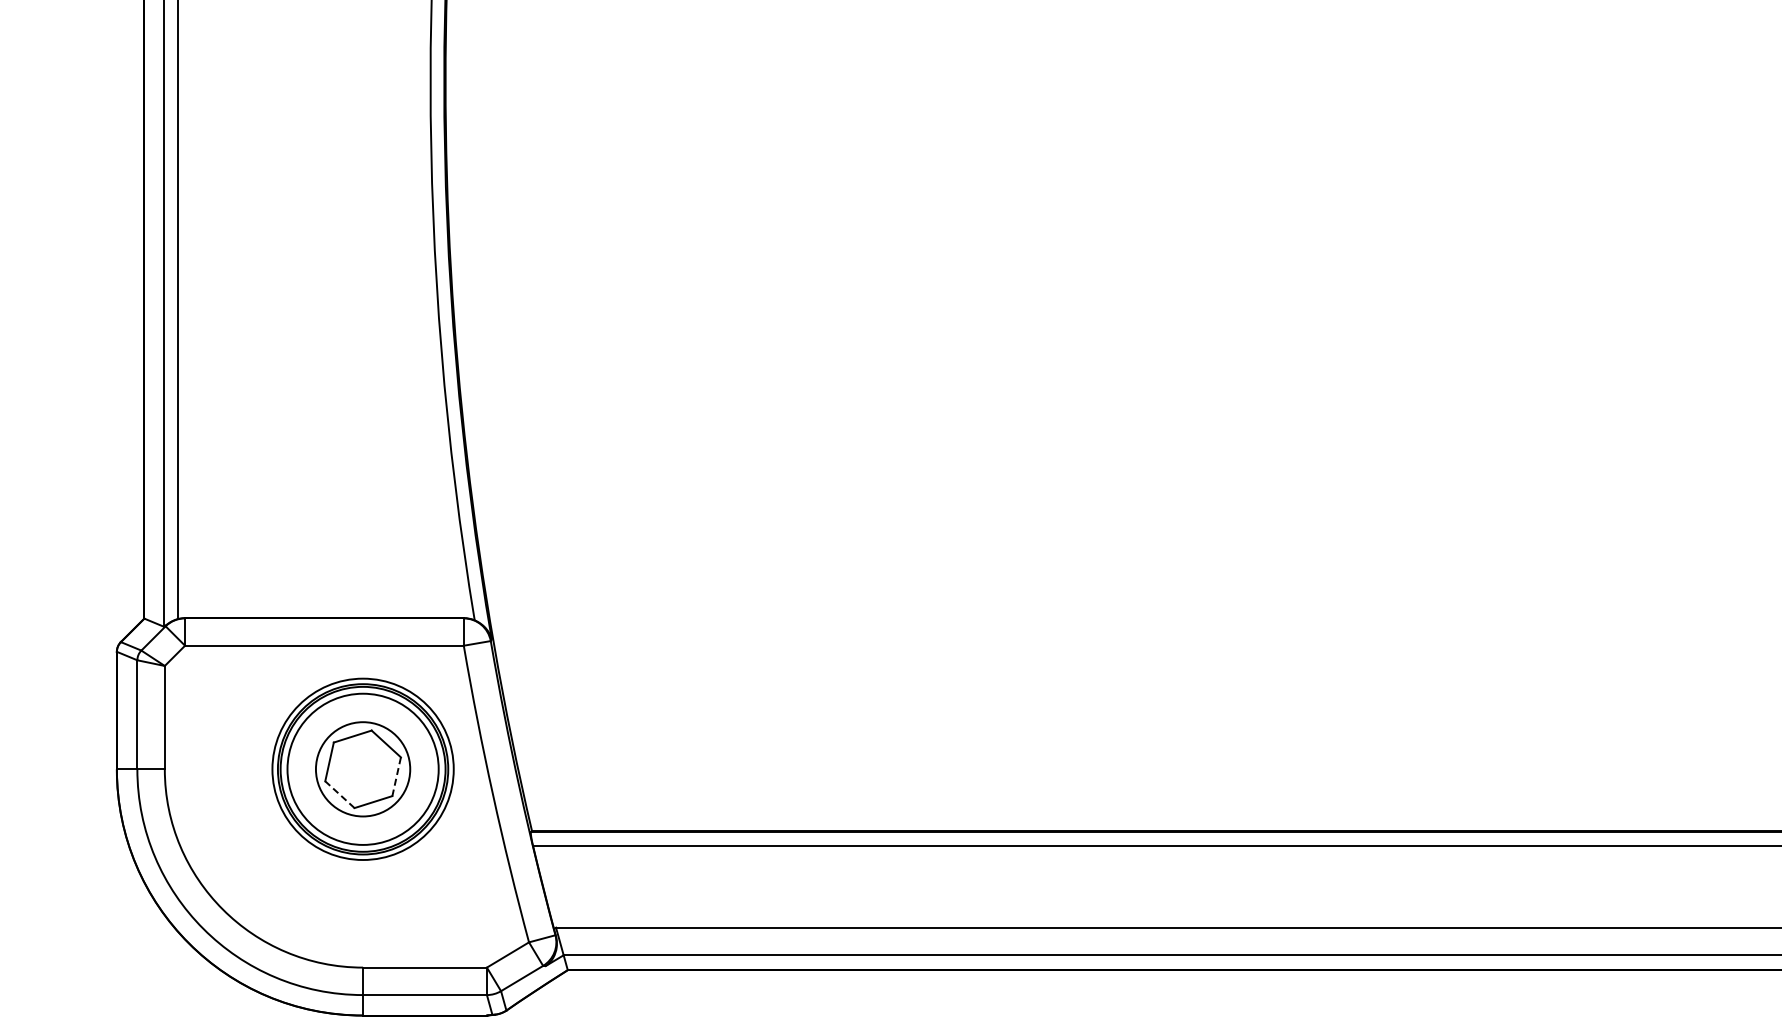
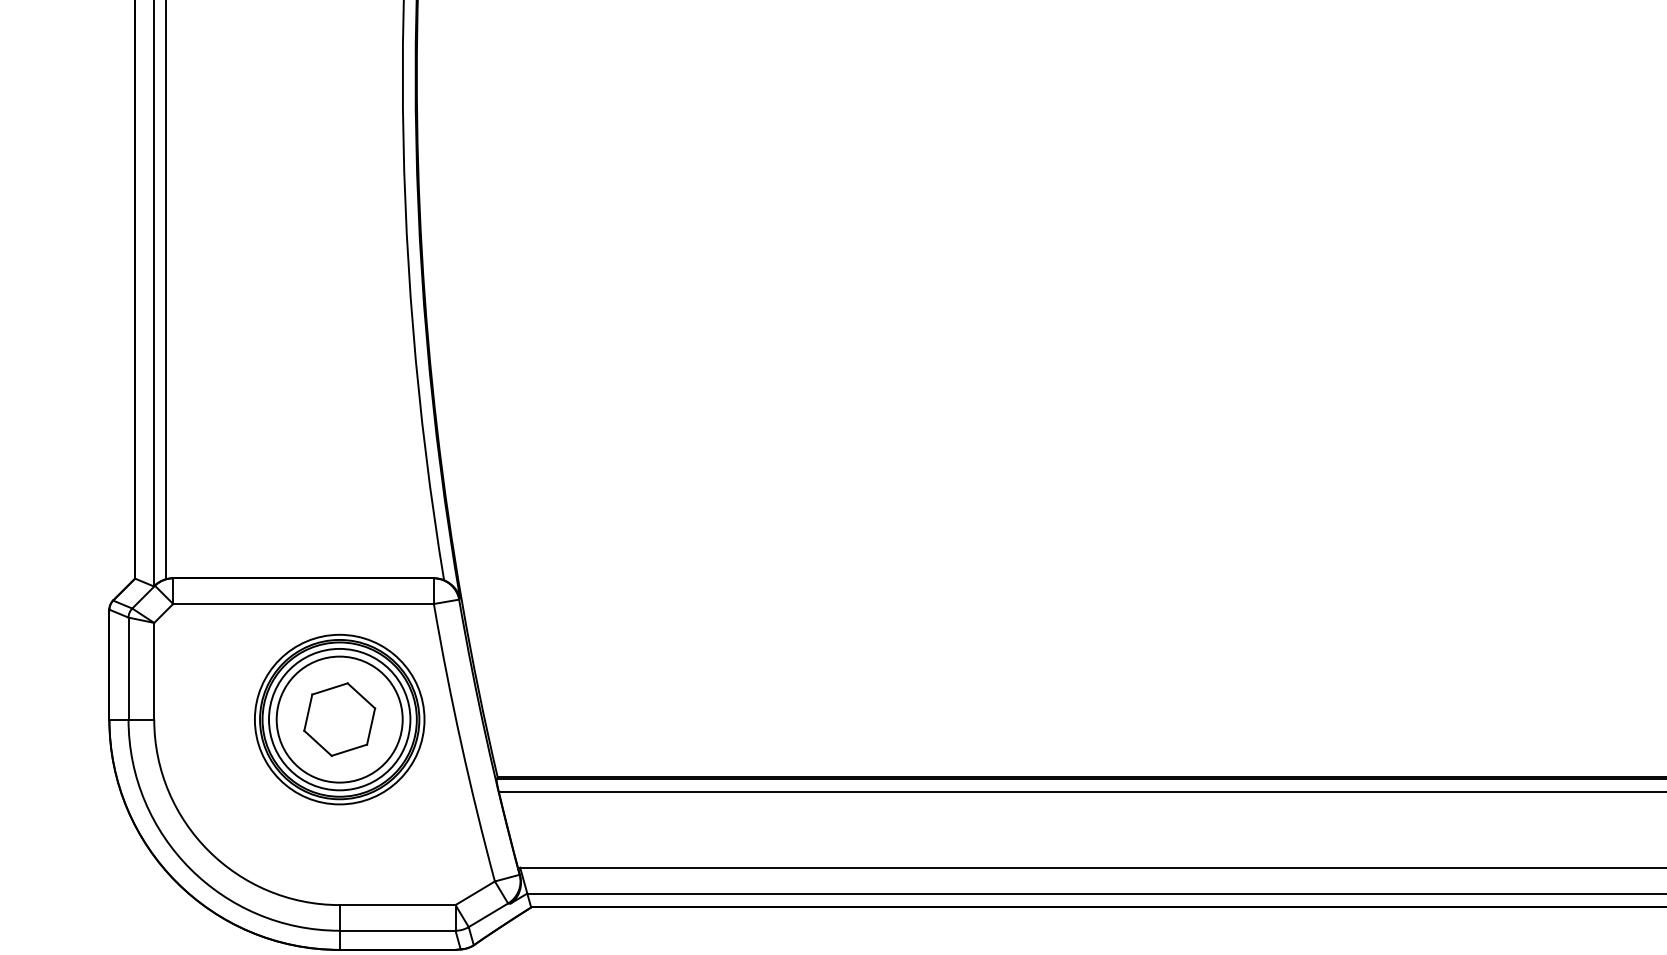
circle: (362, 768) -> (339, 718), size x1.43
line: (396, 776) -> (370, 726), dashed -> solid
line: (339, 794) -> (317, 743), dashed -> solid

